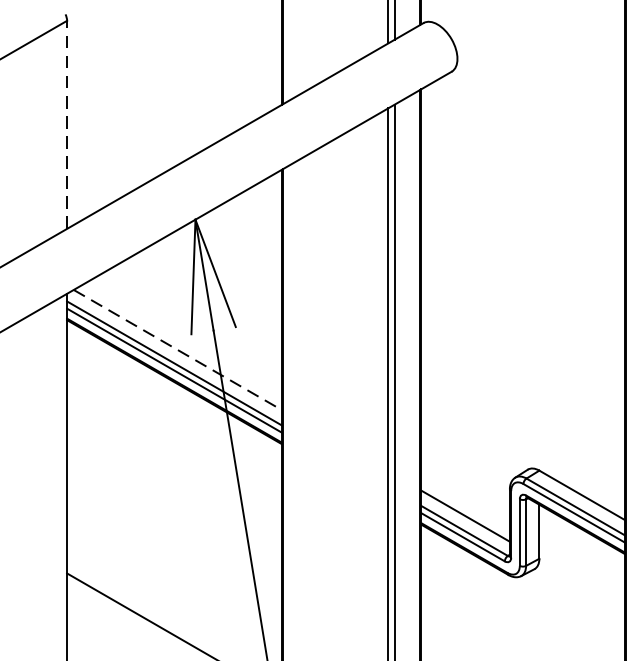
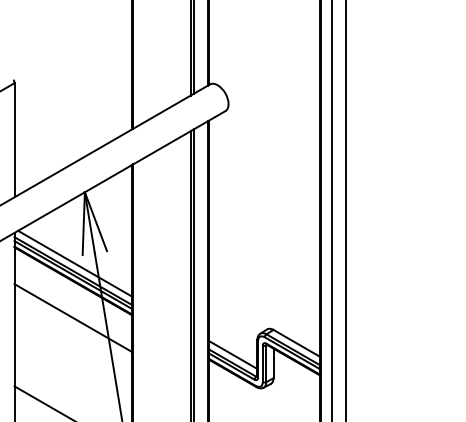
line: (67, 123) -> (14, 139), dashed -> solid
line: (178, 349) -> (75, 263), dashed -> solid
line: (174, 449) -> (73, 318), added

